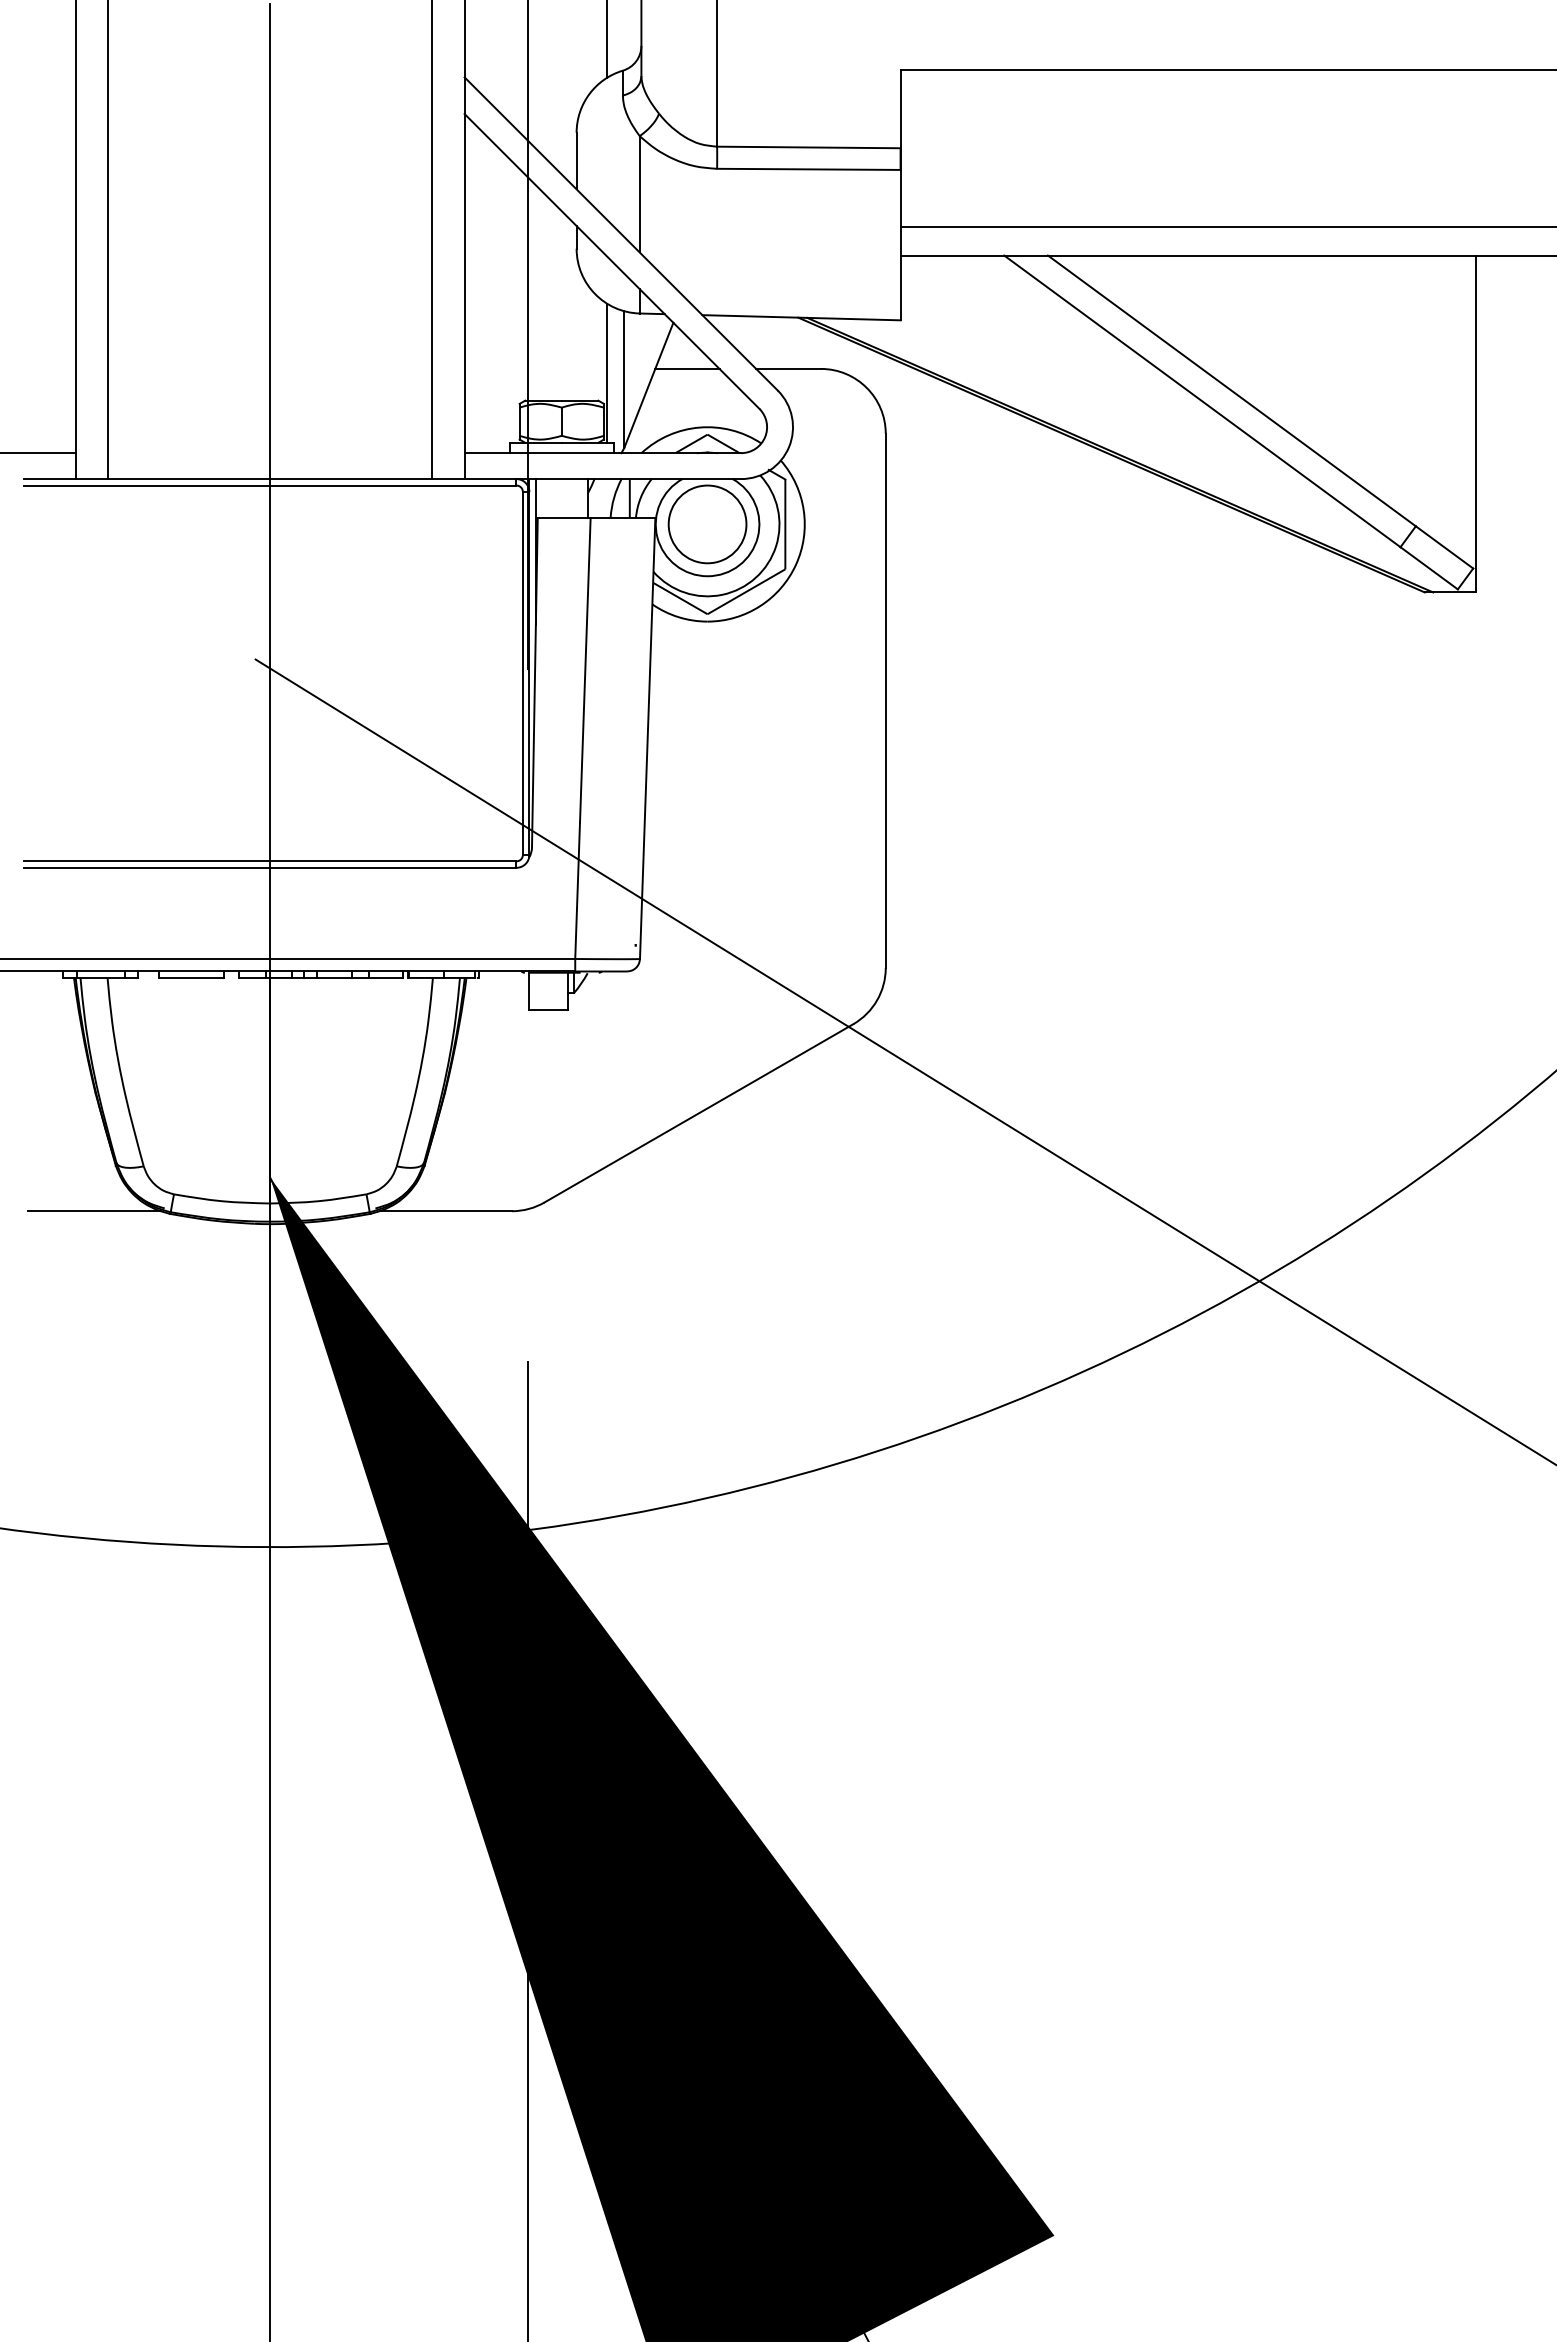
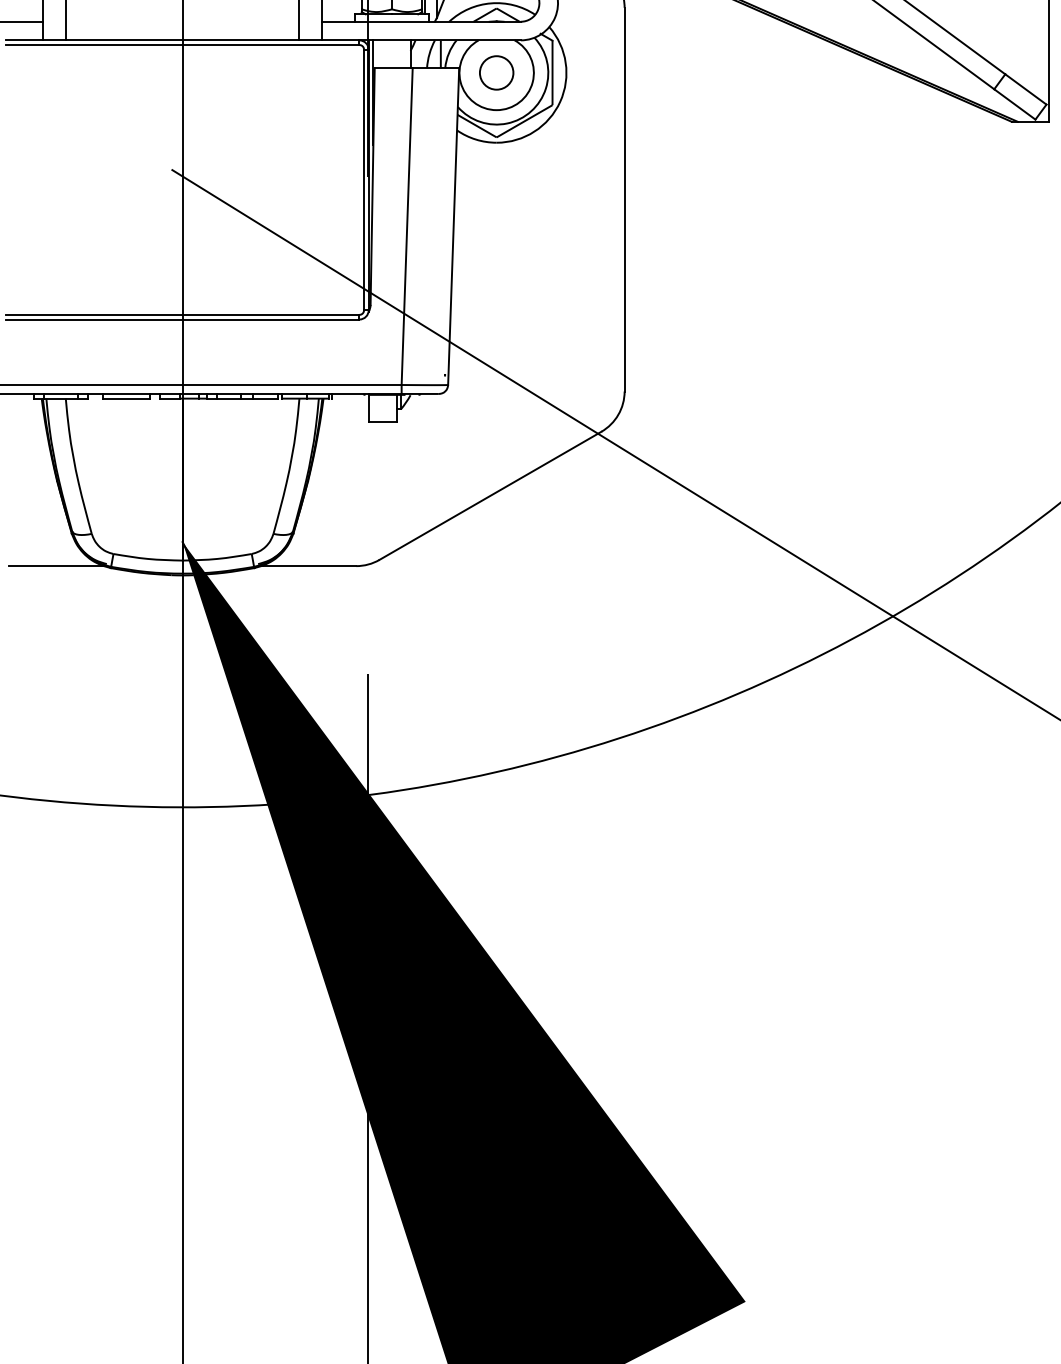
circle: (707, 524) -> (496, 73), size x0.6

